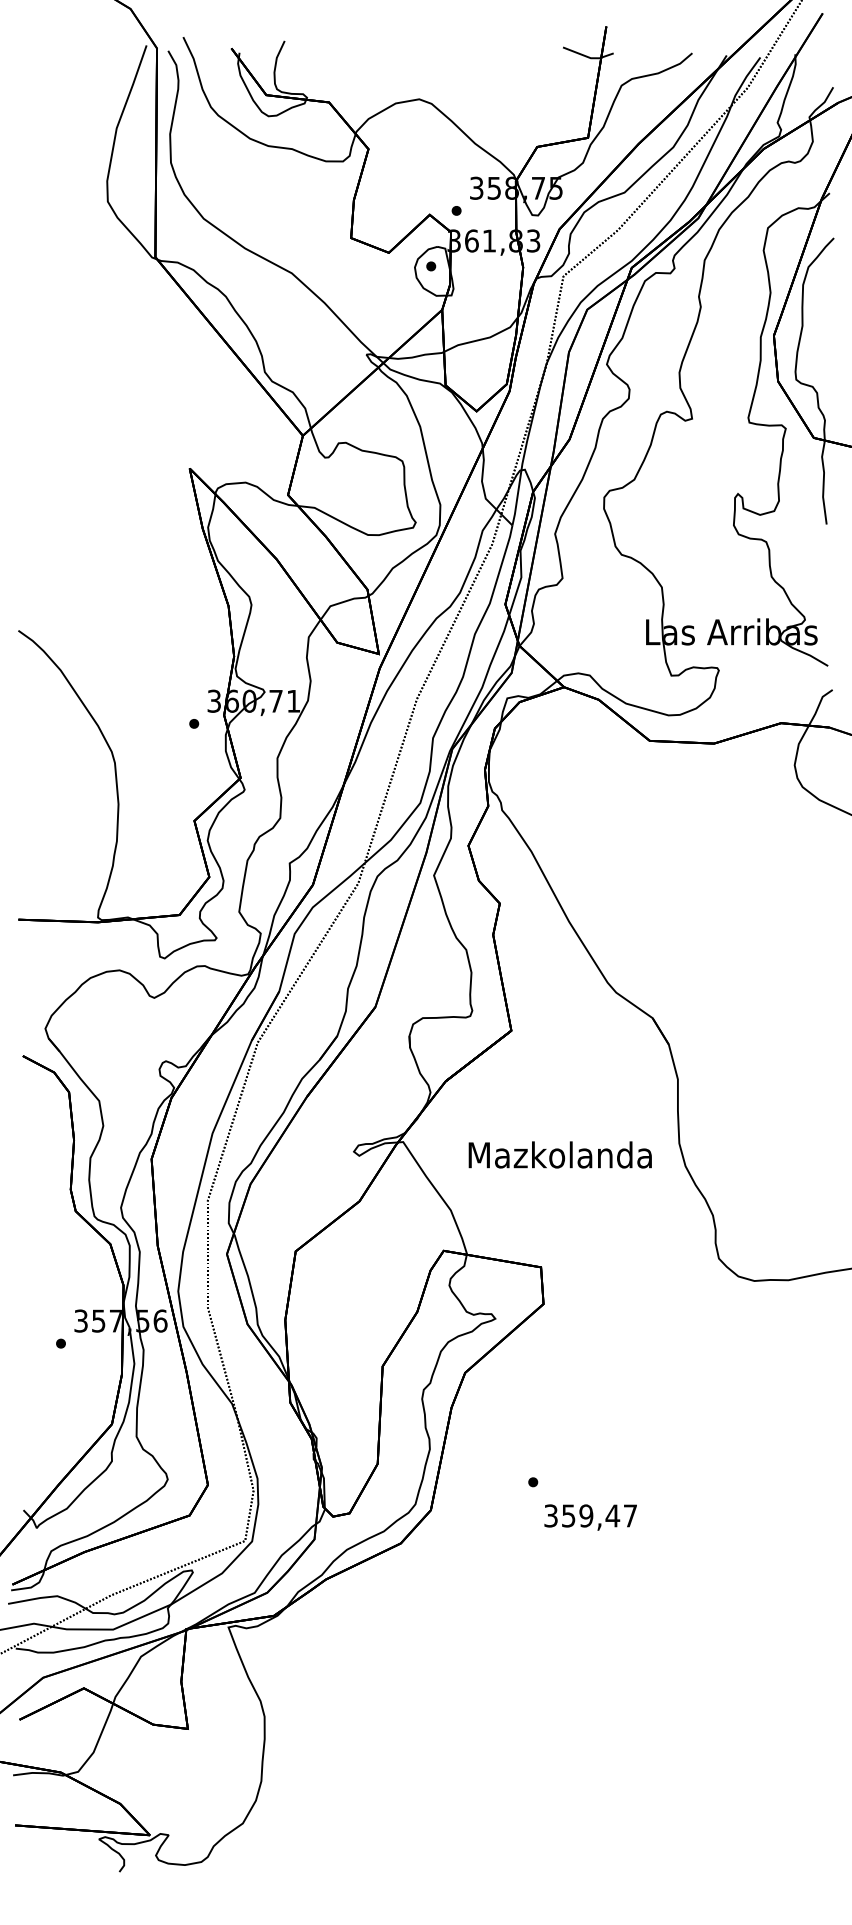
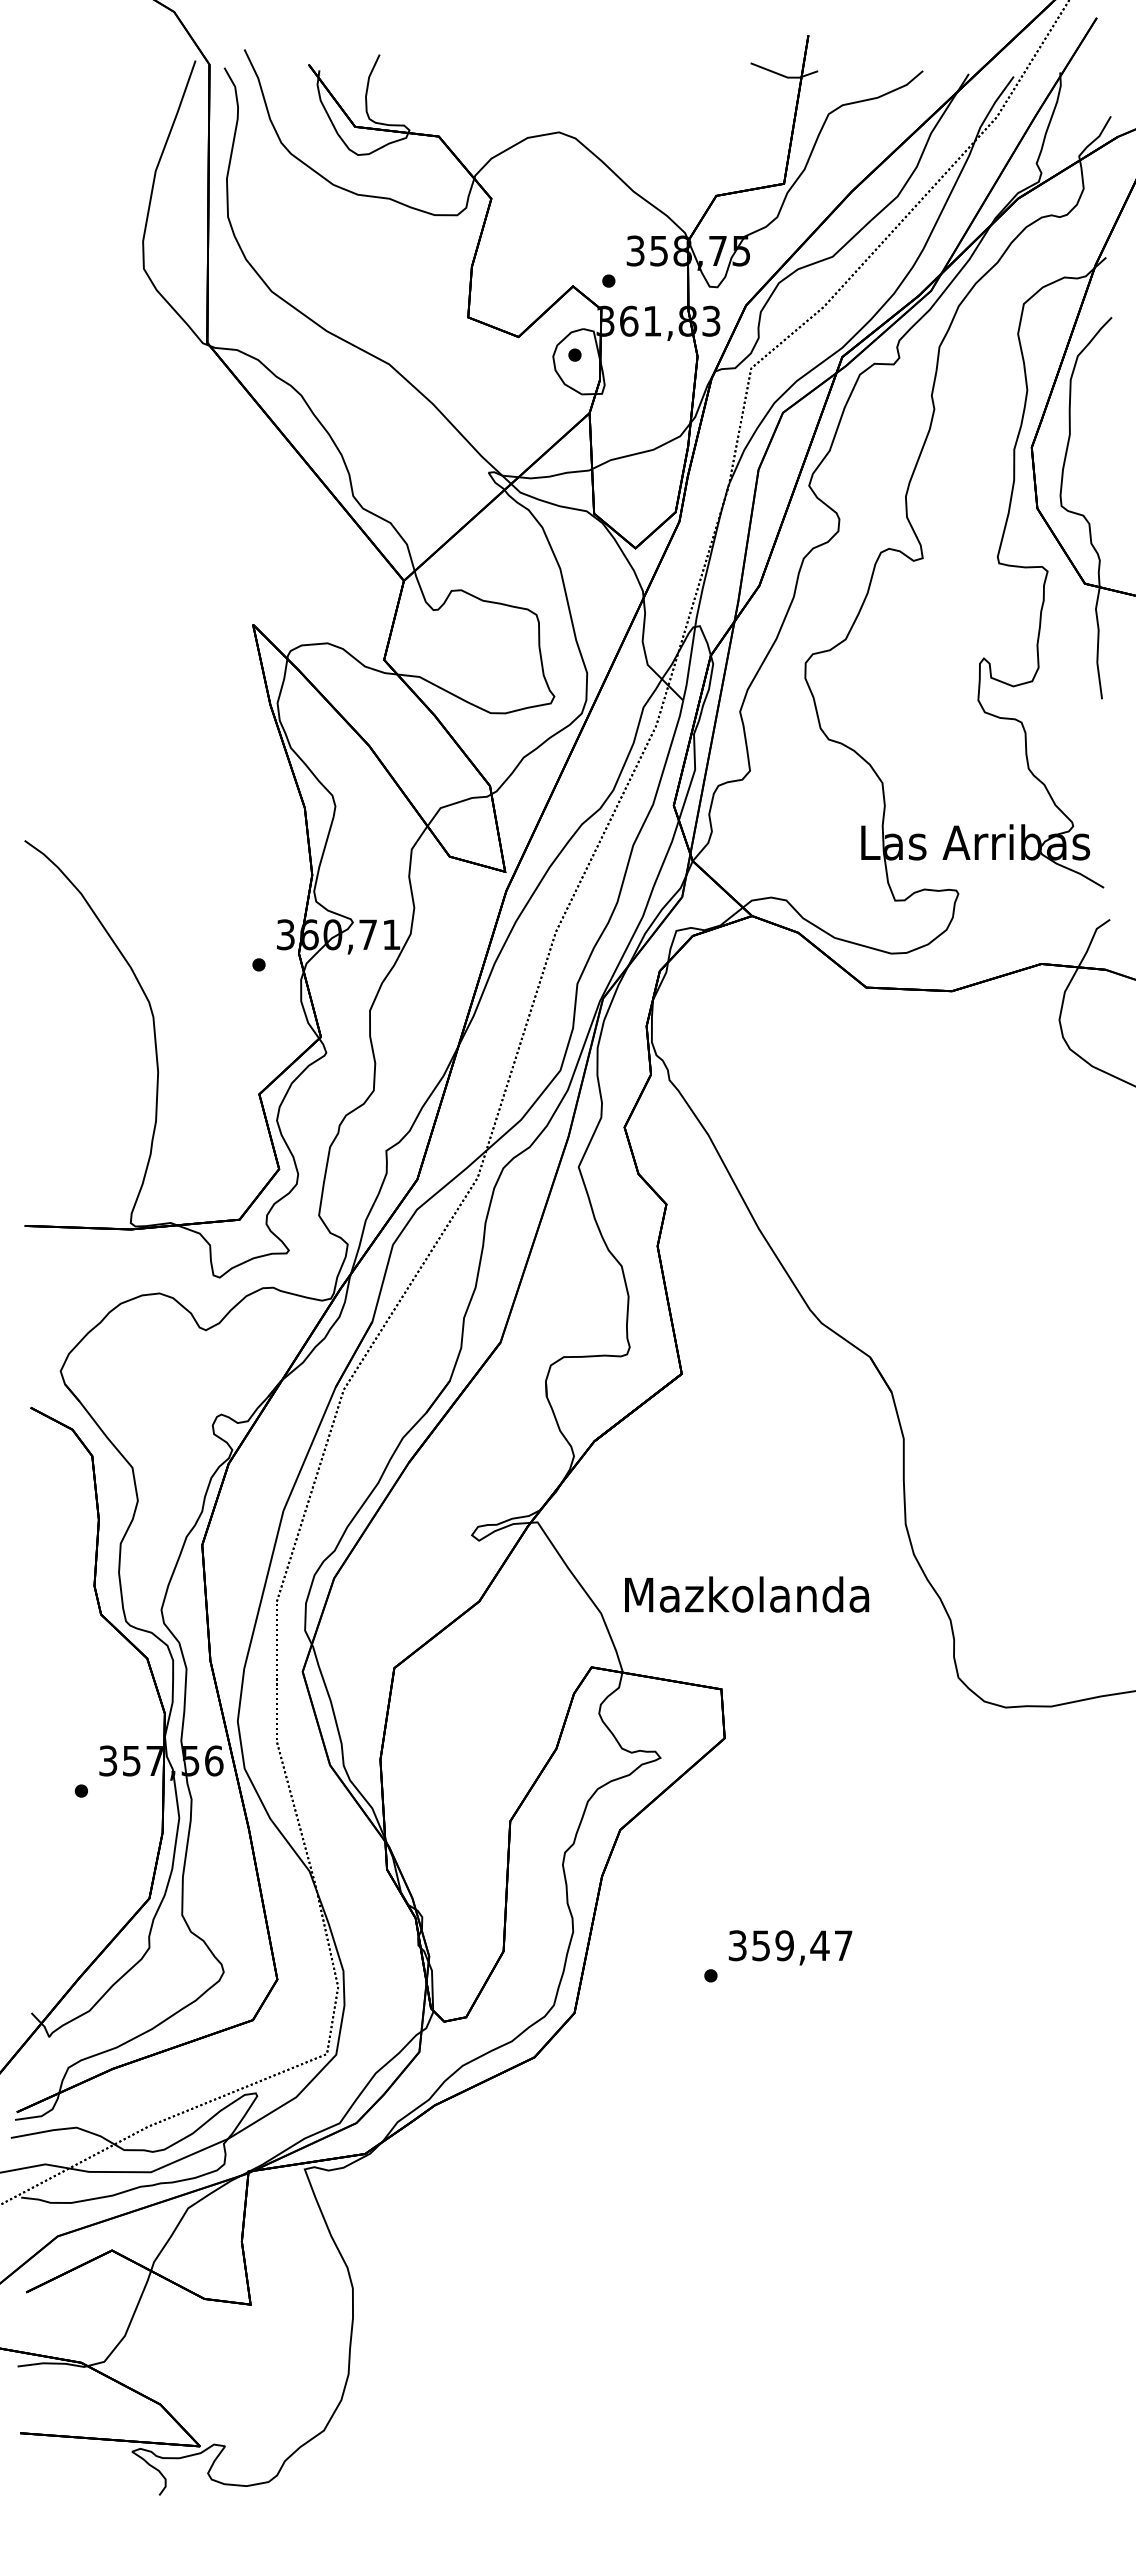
text: (560, 1154) -> (747, 1594), moved
text: (590, 1517) -> (790, 1947), moved

